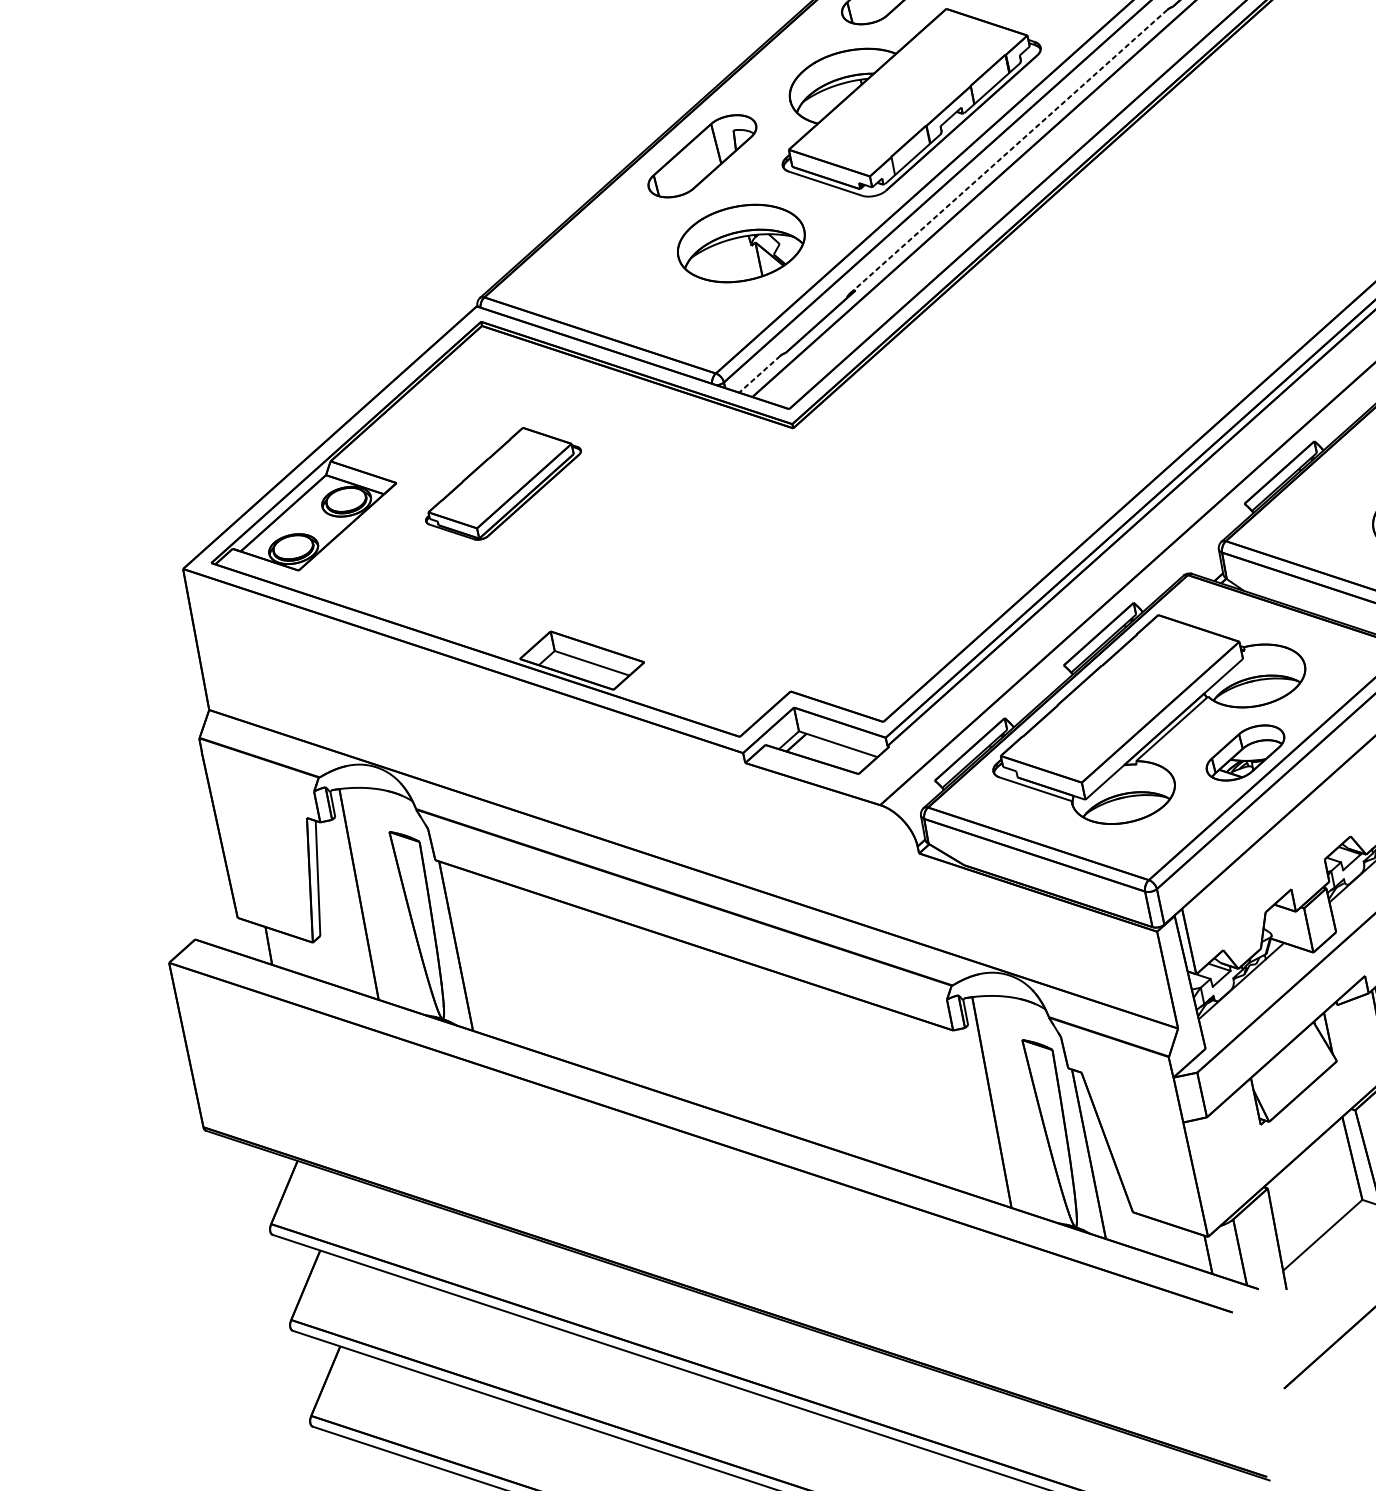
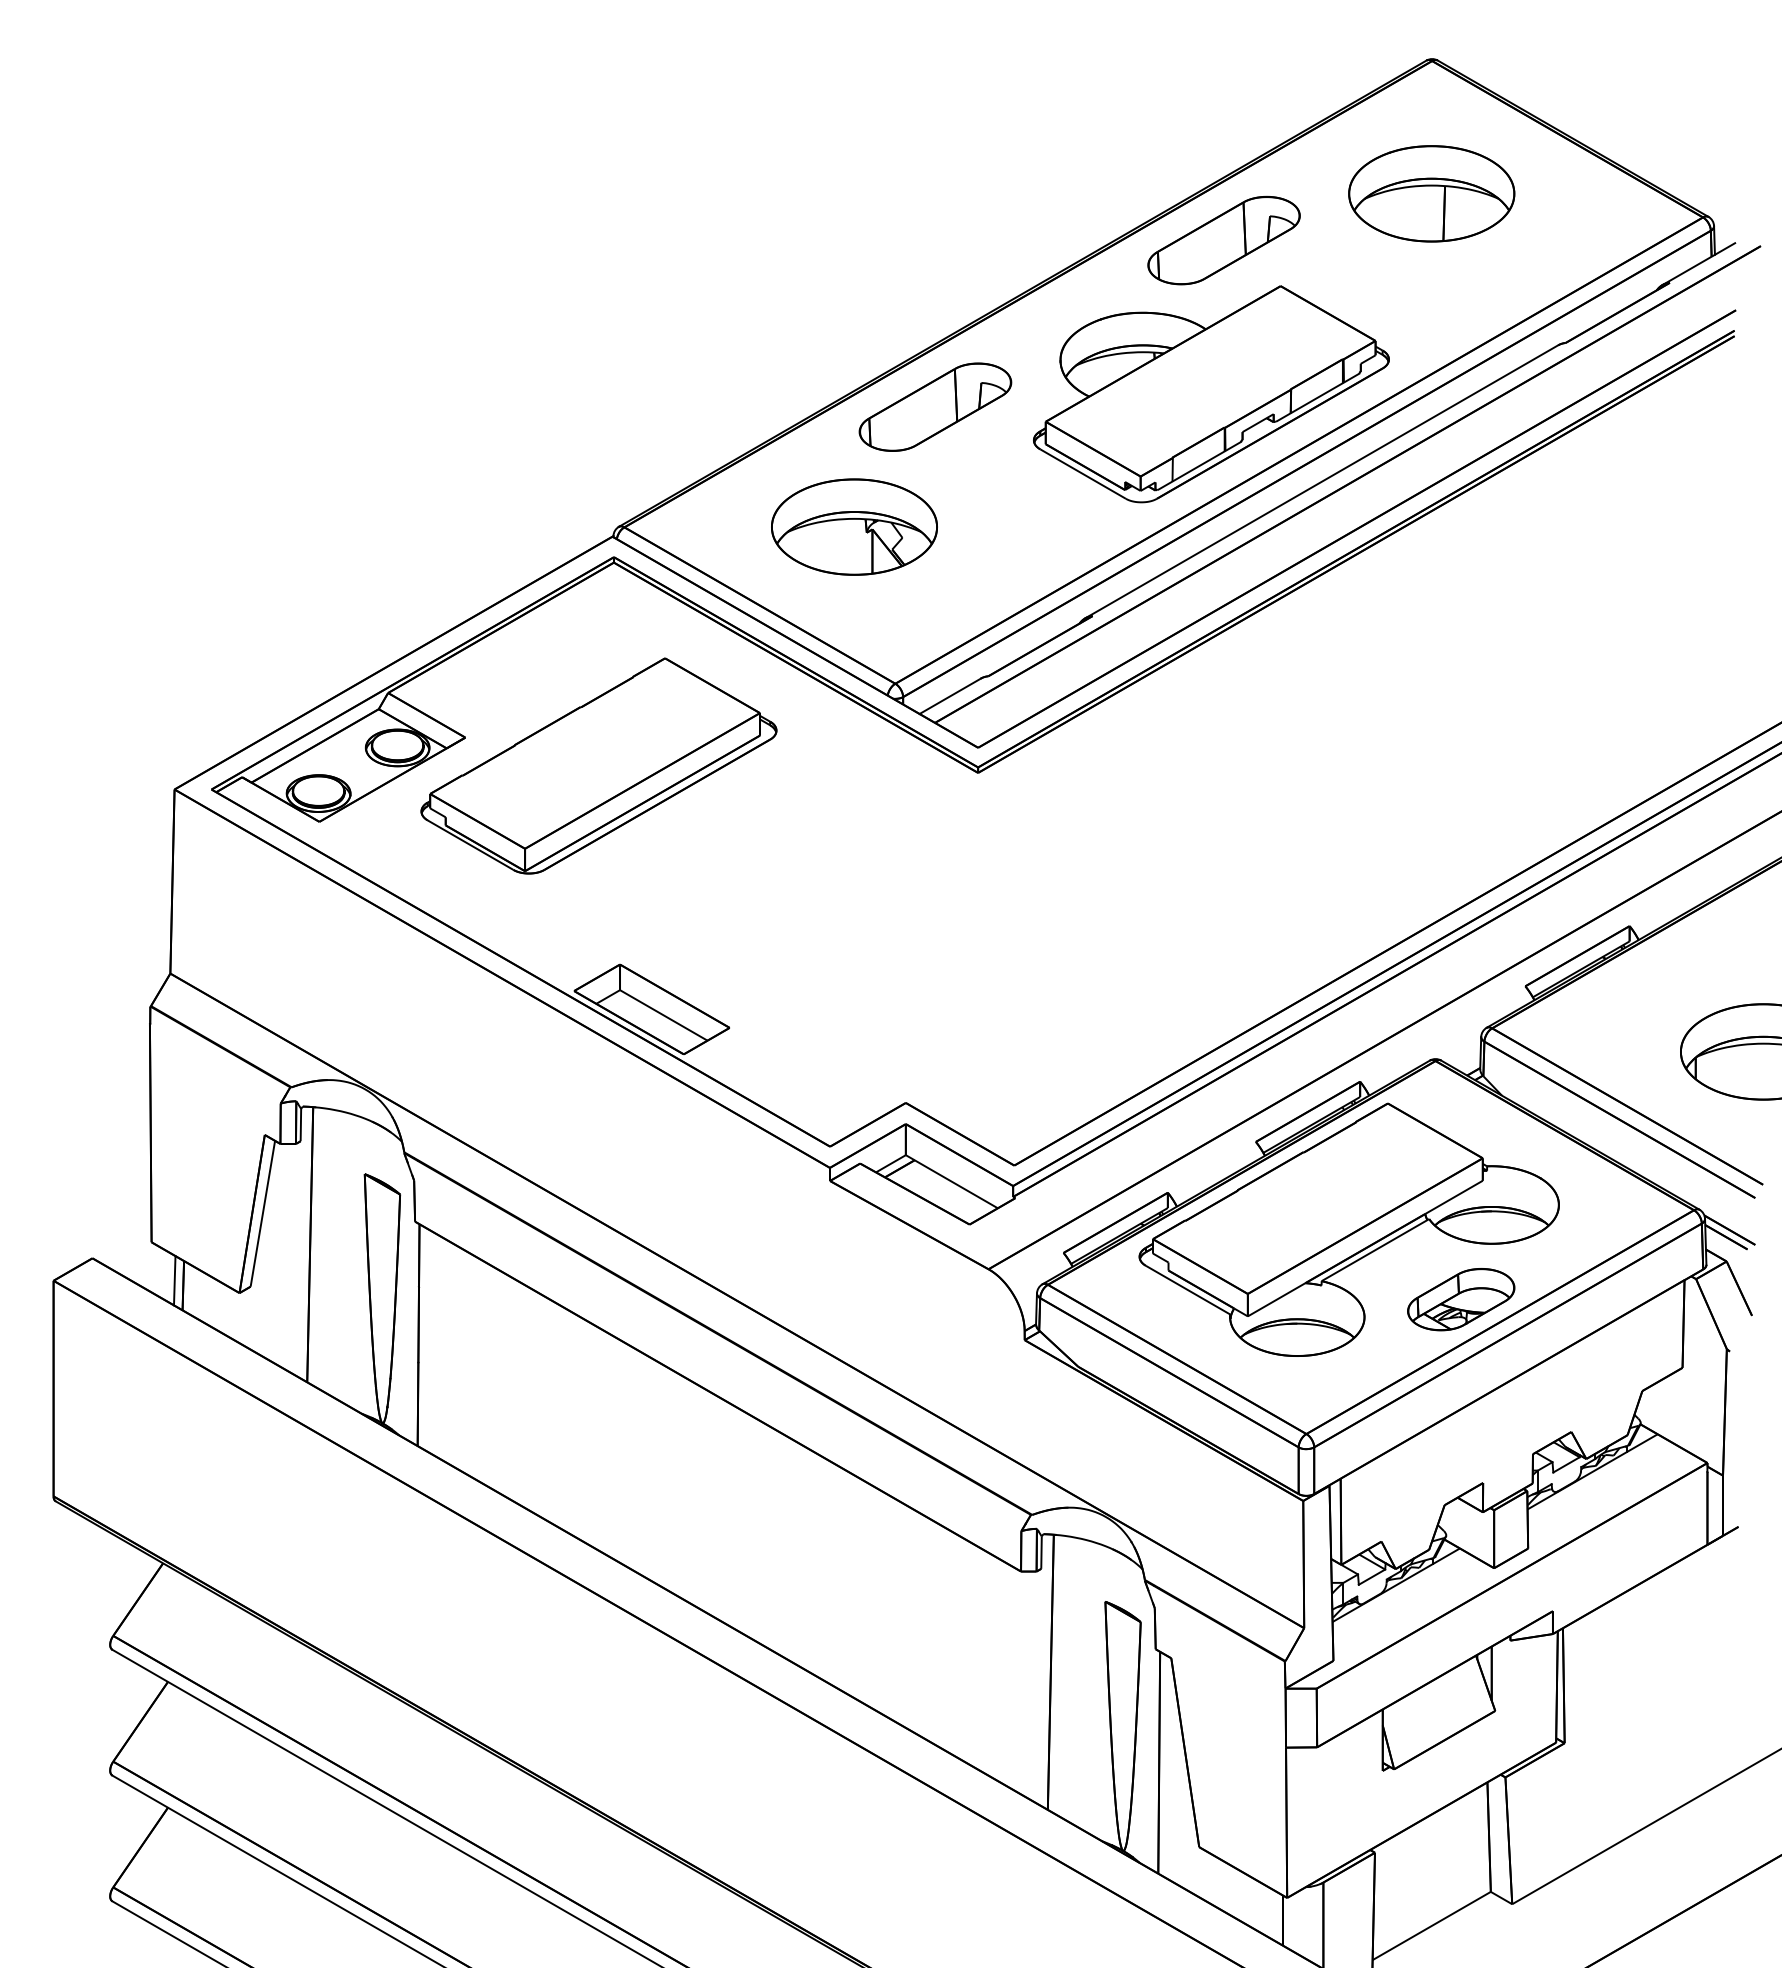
line: (1008, 152) -> (1321, 482), dashed -> solid
part: (741, 243) -> (854, 526), moved
line: (759, 374) -> (949, 696), dashed -> solid
part: (502, 483) -> (598, 765), size x1.67
line: (261, 943) -> (174, 1280), added

